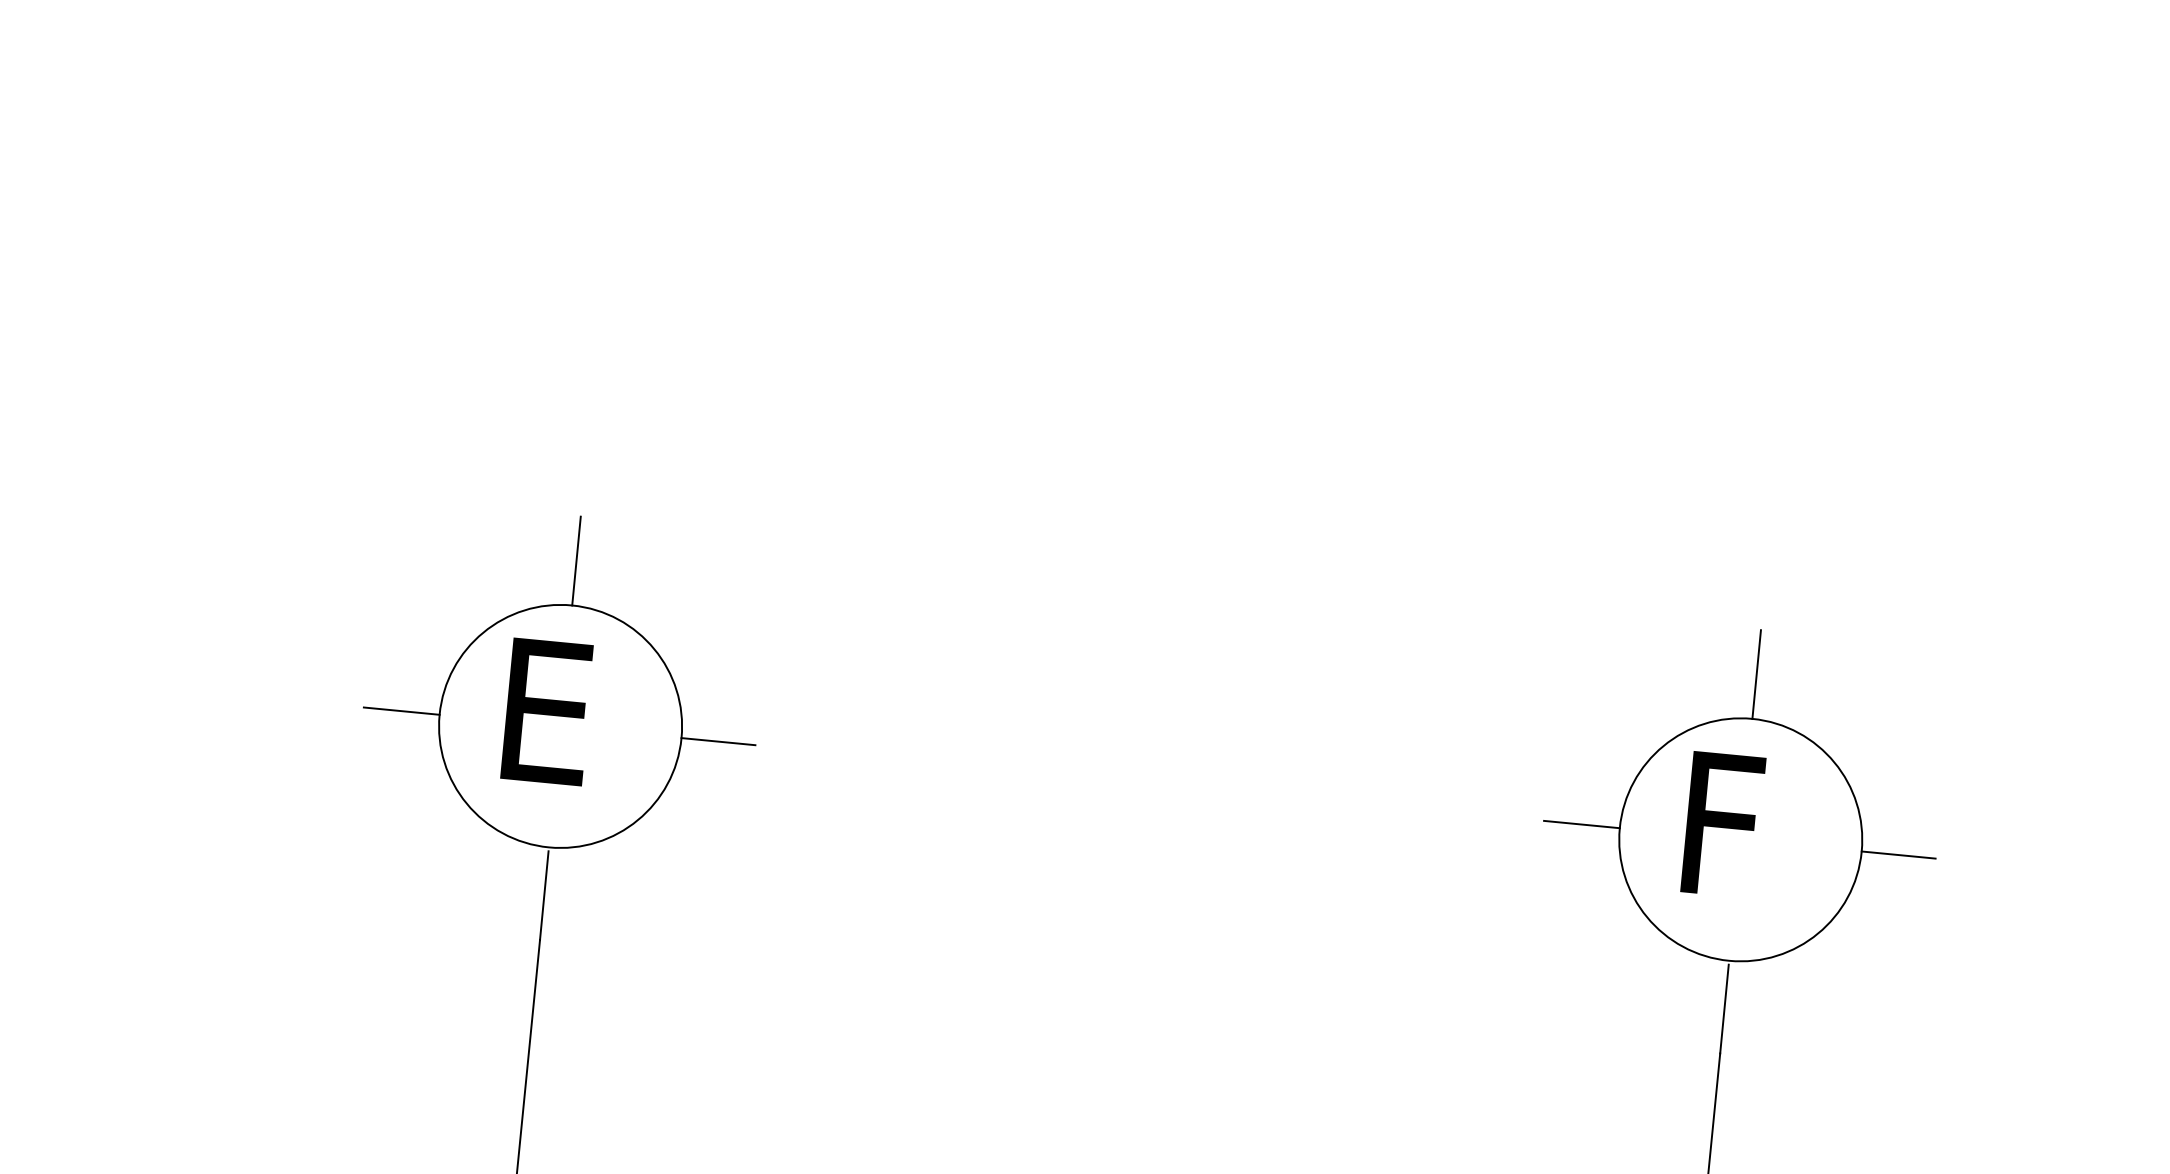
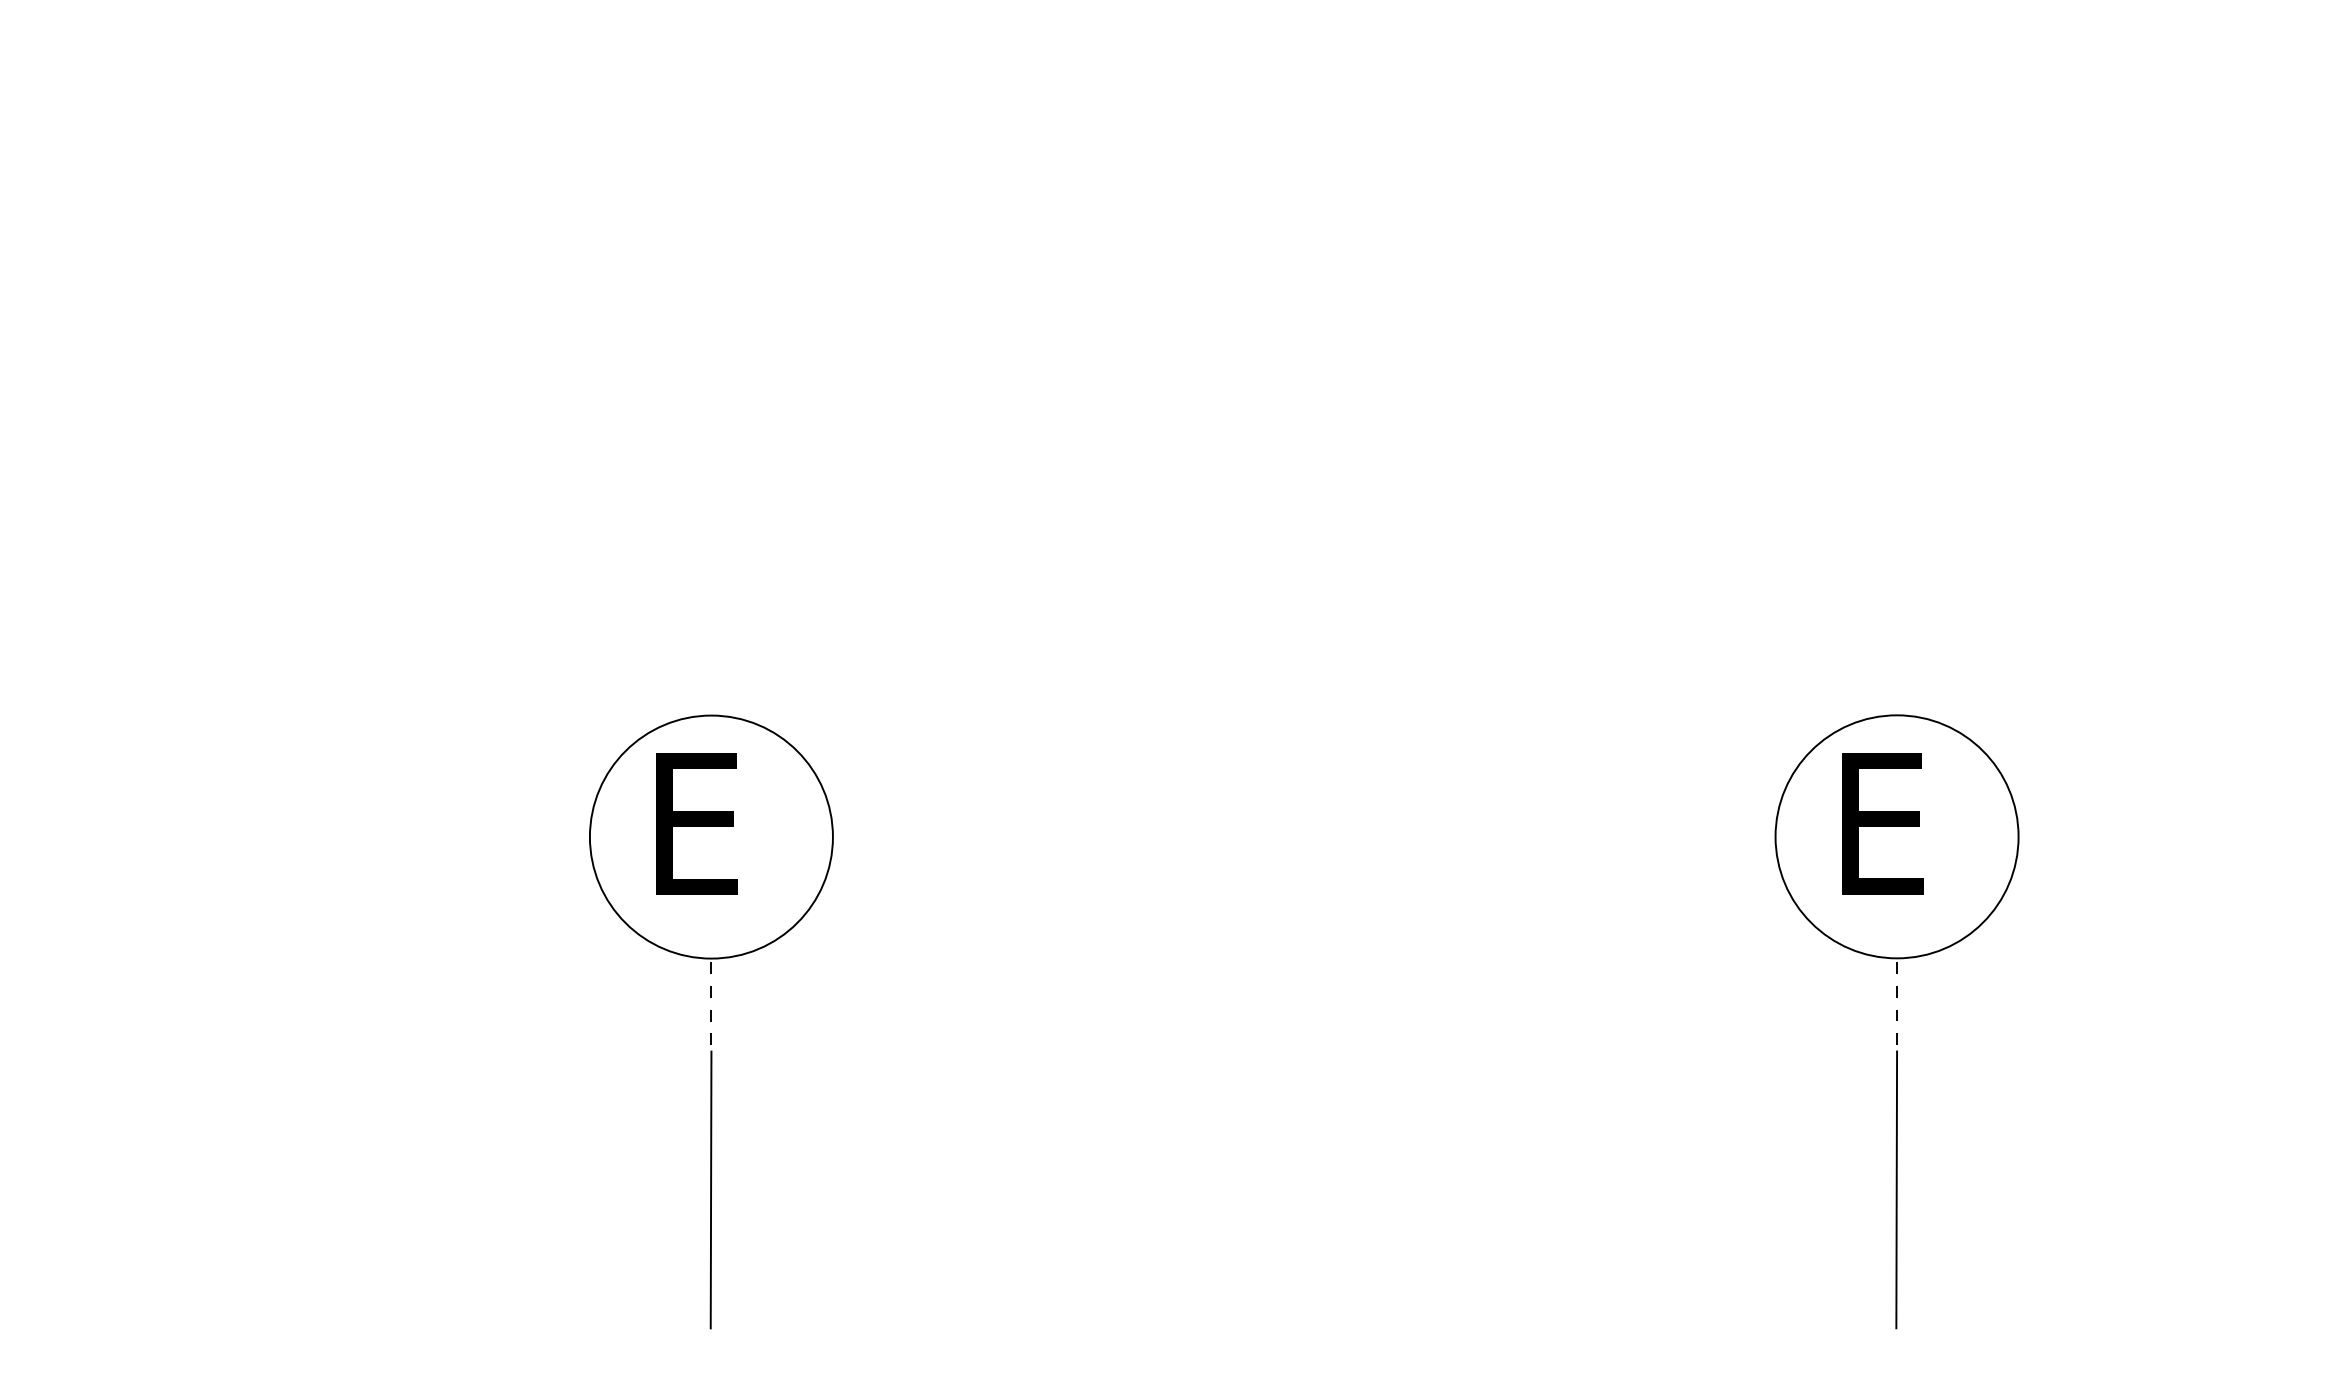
line: (576, 560) -> (711, 670), removed
line: (1757, 674) -> (1897, 670), removed
line: (401, 711) -> (551, 837), removed
line: (717, 742) -> (869, 837), removed
line: (1581, 824) -> (1737, 836), removed
text: (1736, 826) -> (1891, 823), F -> E
line: (1898, 854) -> (2055, 836), removed
line: (544, 896) -> (711, 1007), solid -> dashed
line: (1724, 1008) -> (1897, 1006), solid -> dashed

